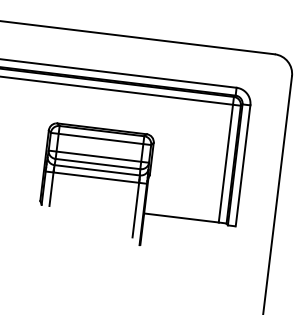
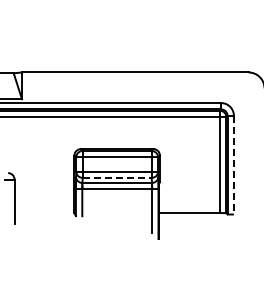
line: (98, 163) -> (117, 177), solid -> dashed
line: (242, 166) -> (233, 165), solid -> dashed

